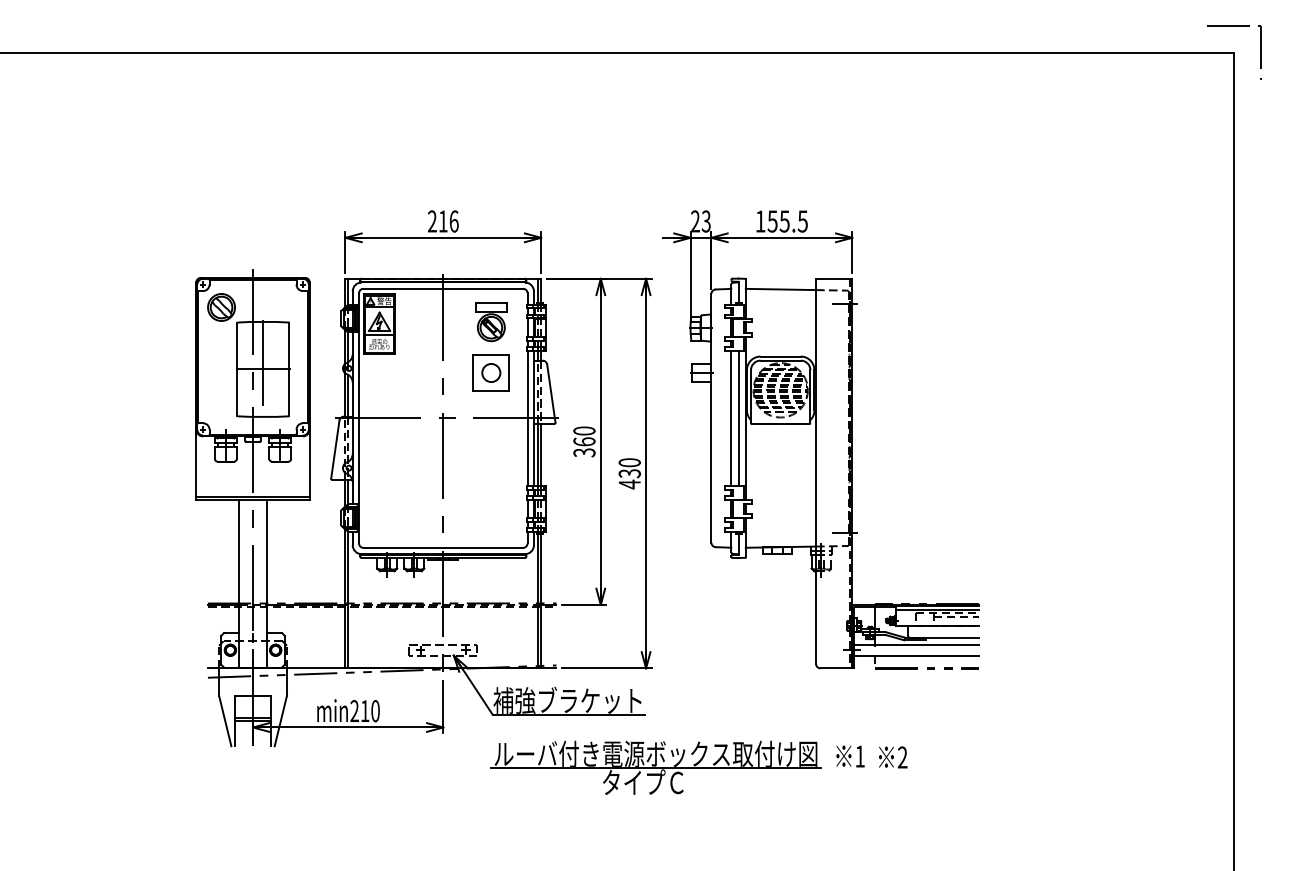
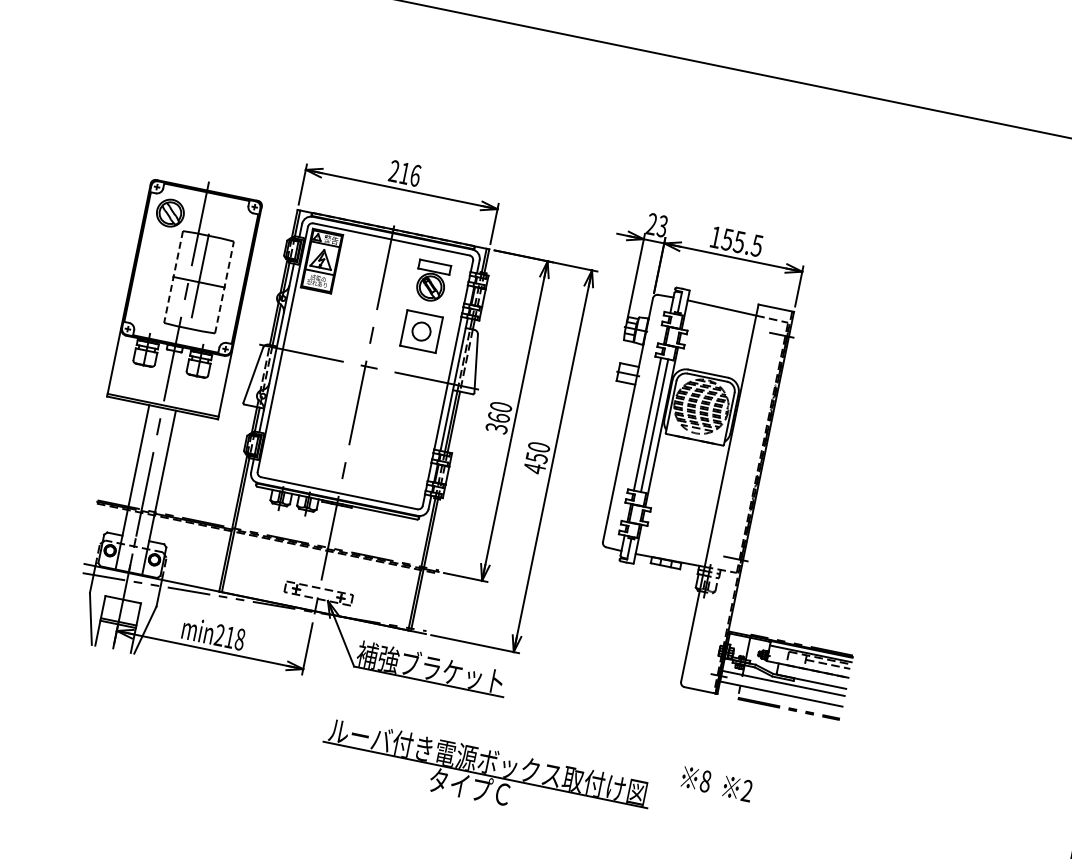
line: (237, 369) -> (173, 277), solid -> dashed
line: (289, 369) -> (224, 287), solid -> dashed
text: (629, 473) -> (536, 457), 430 -> 450
text: (375, 710) -> (240, 638), min210 -> min218
text: (859, 756) -> (705, 781), 1 -> 8
part: (655, 767) -> (484, 774), moved

